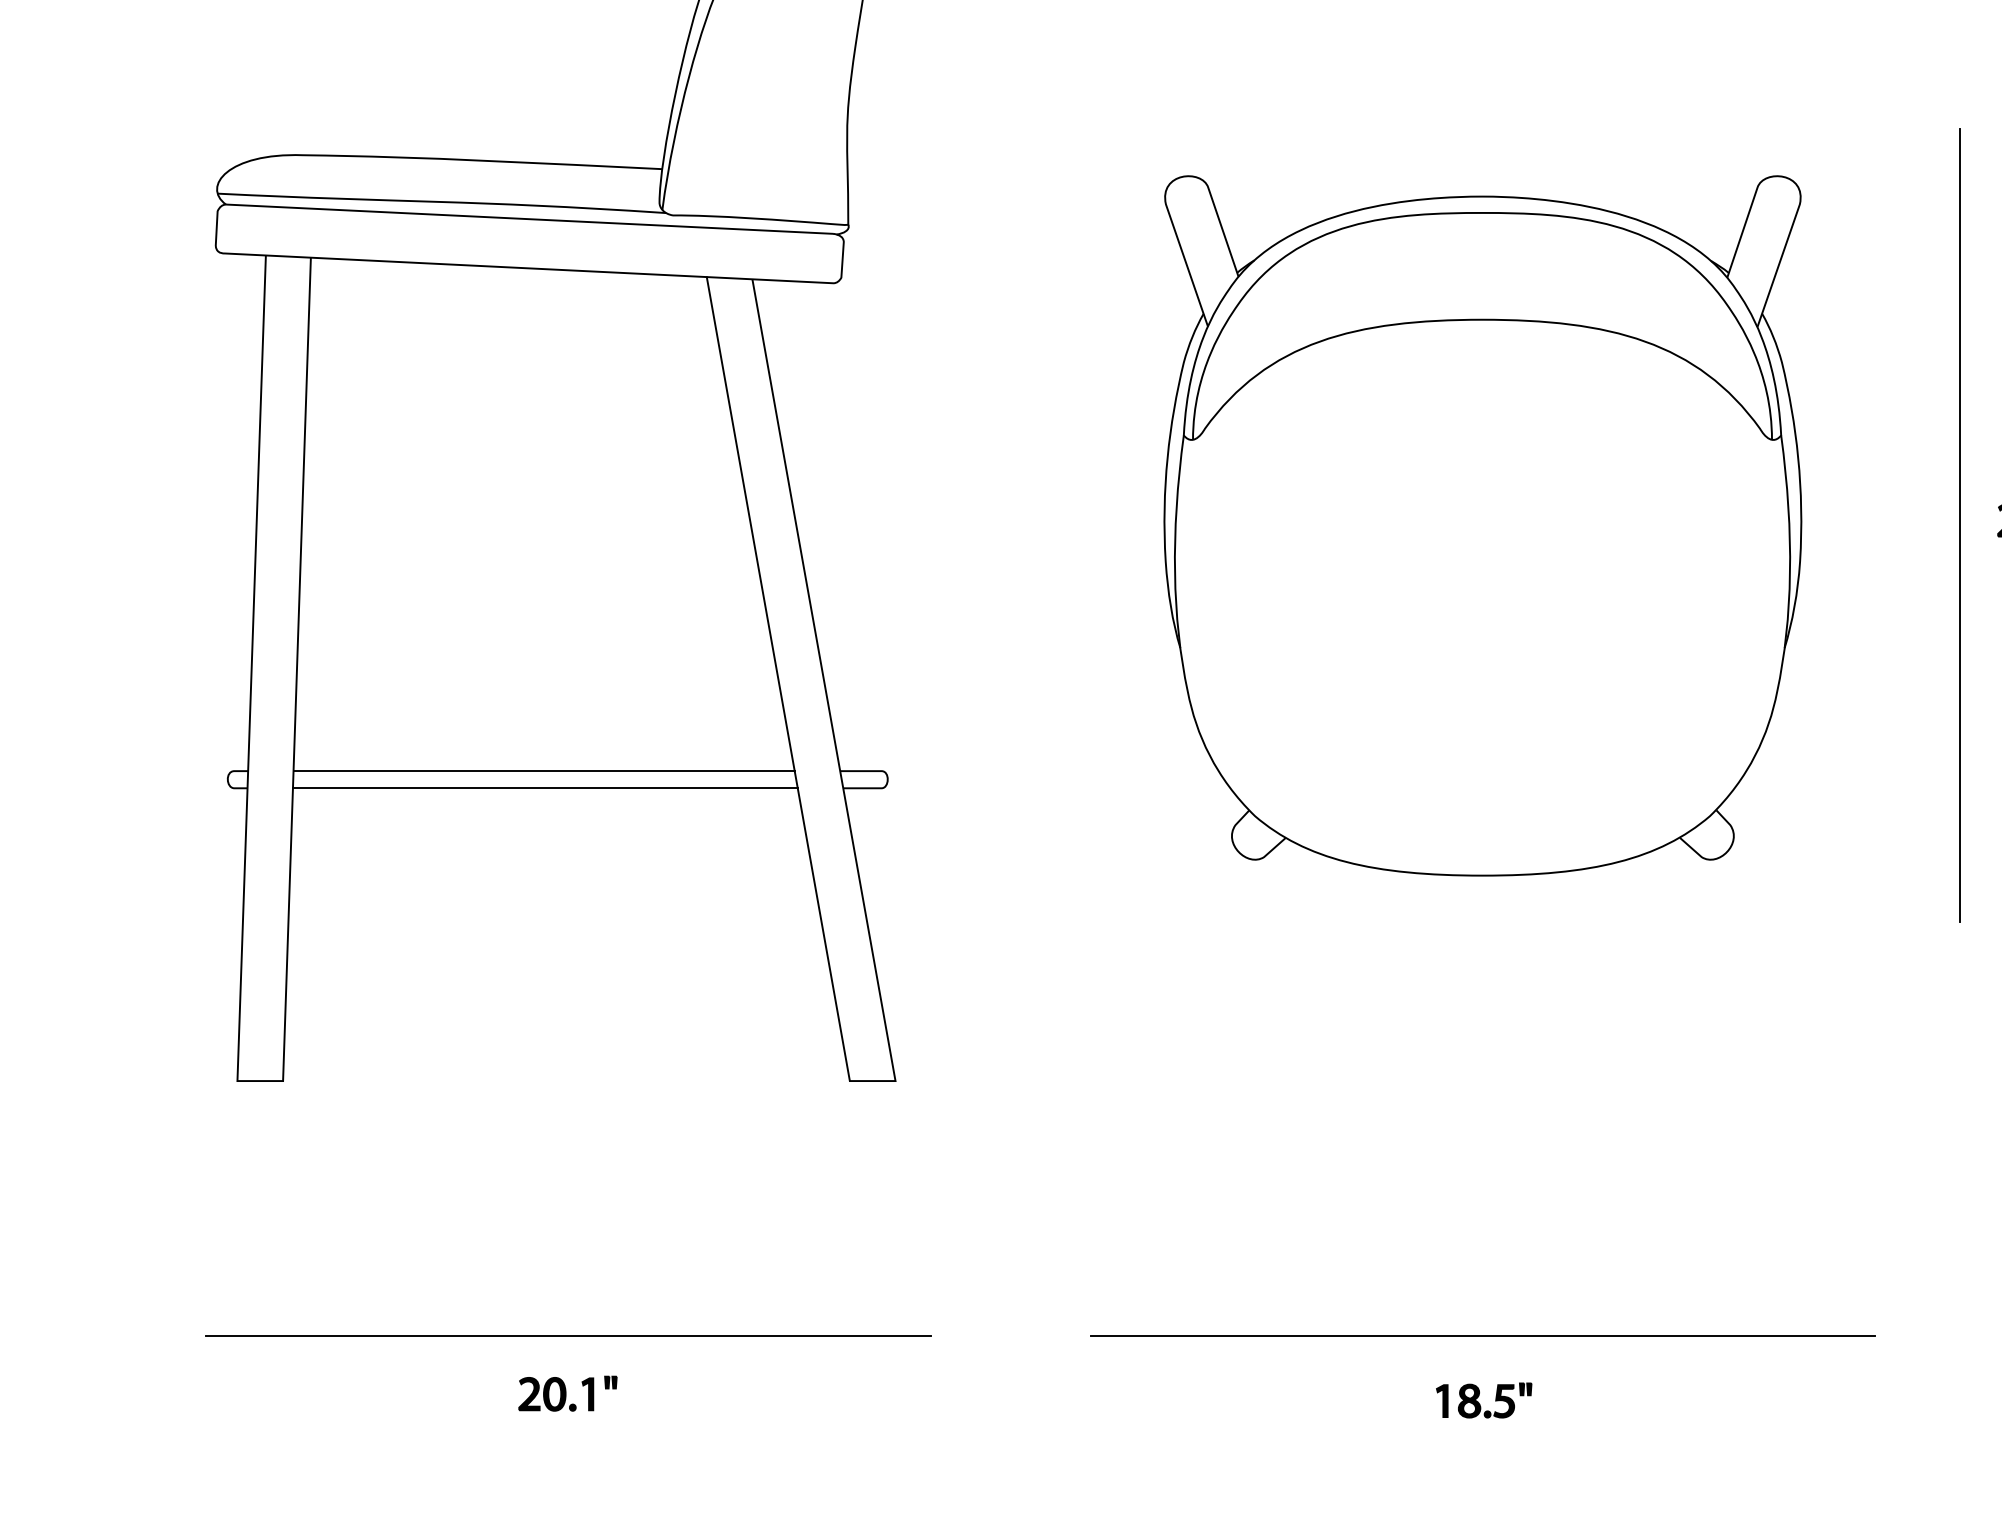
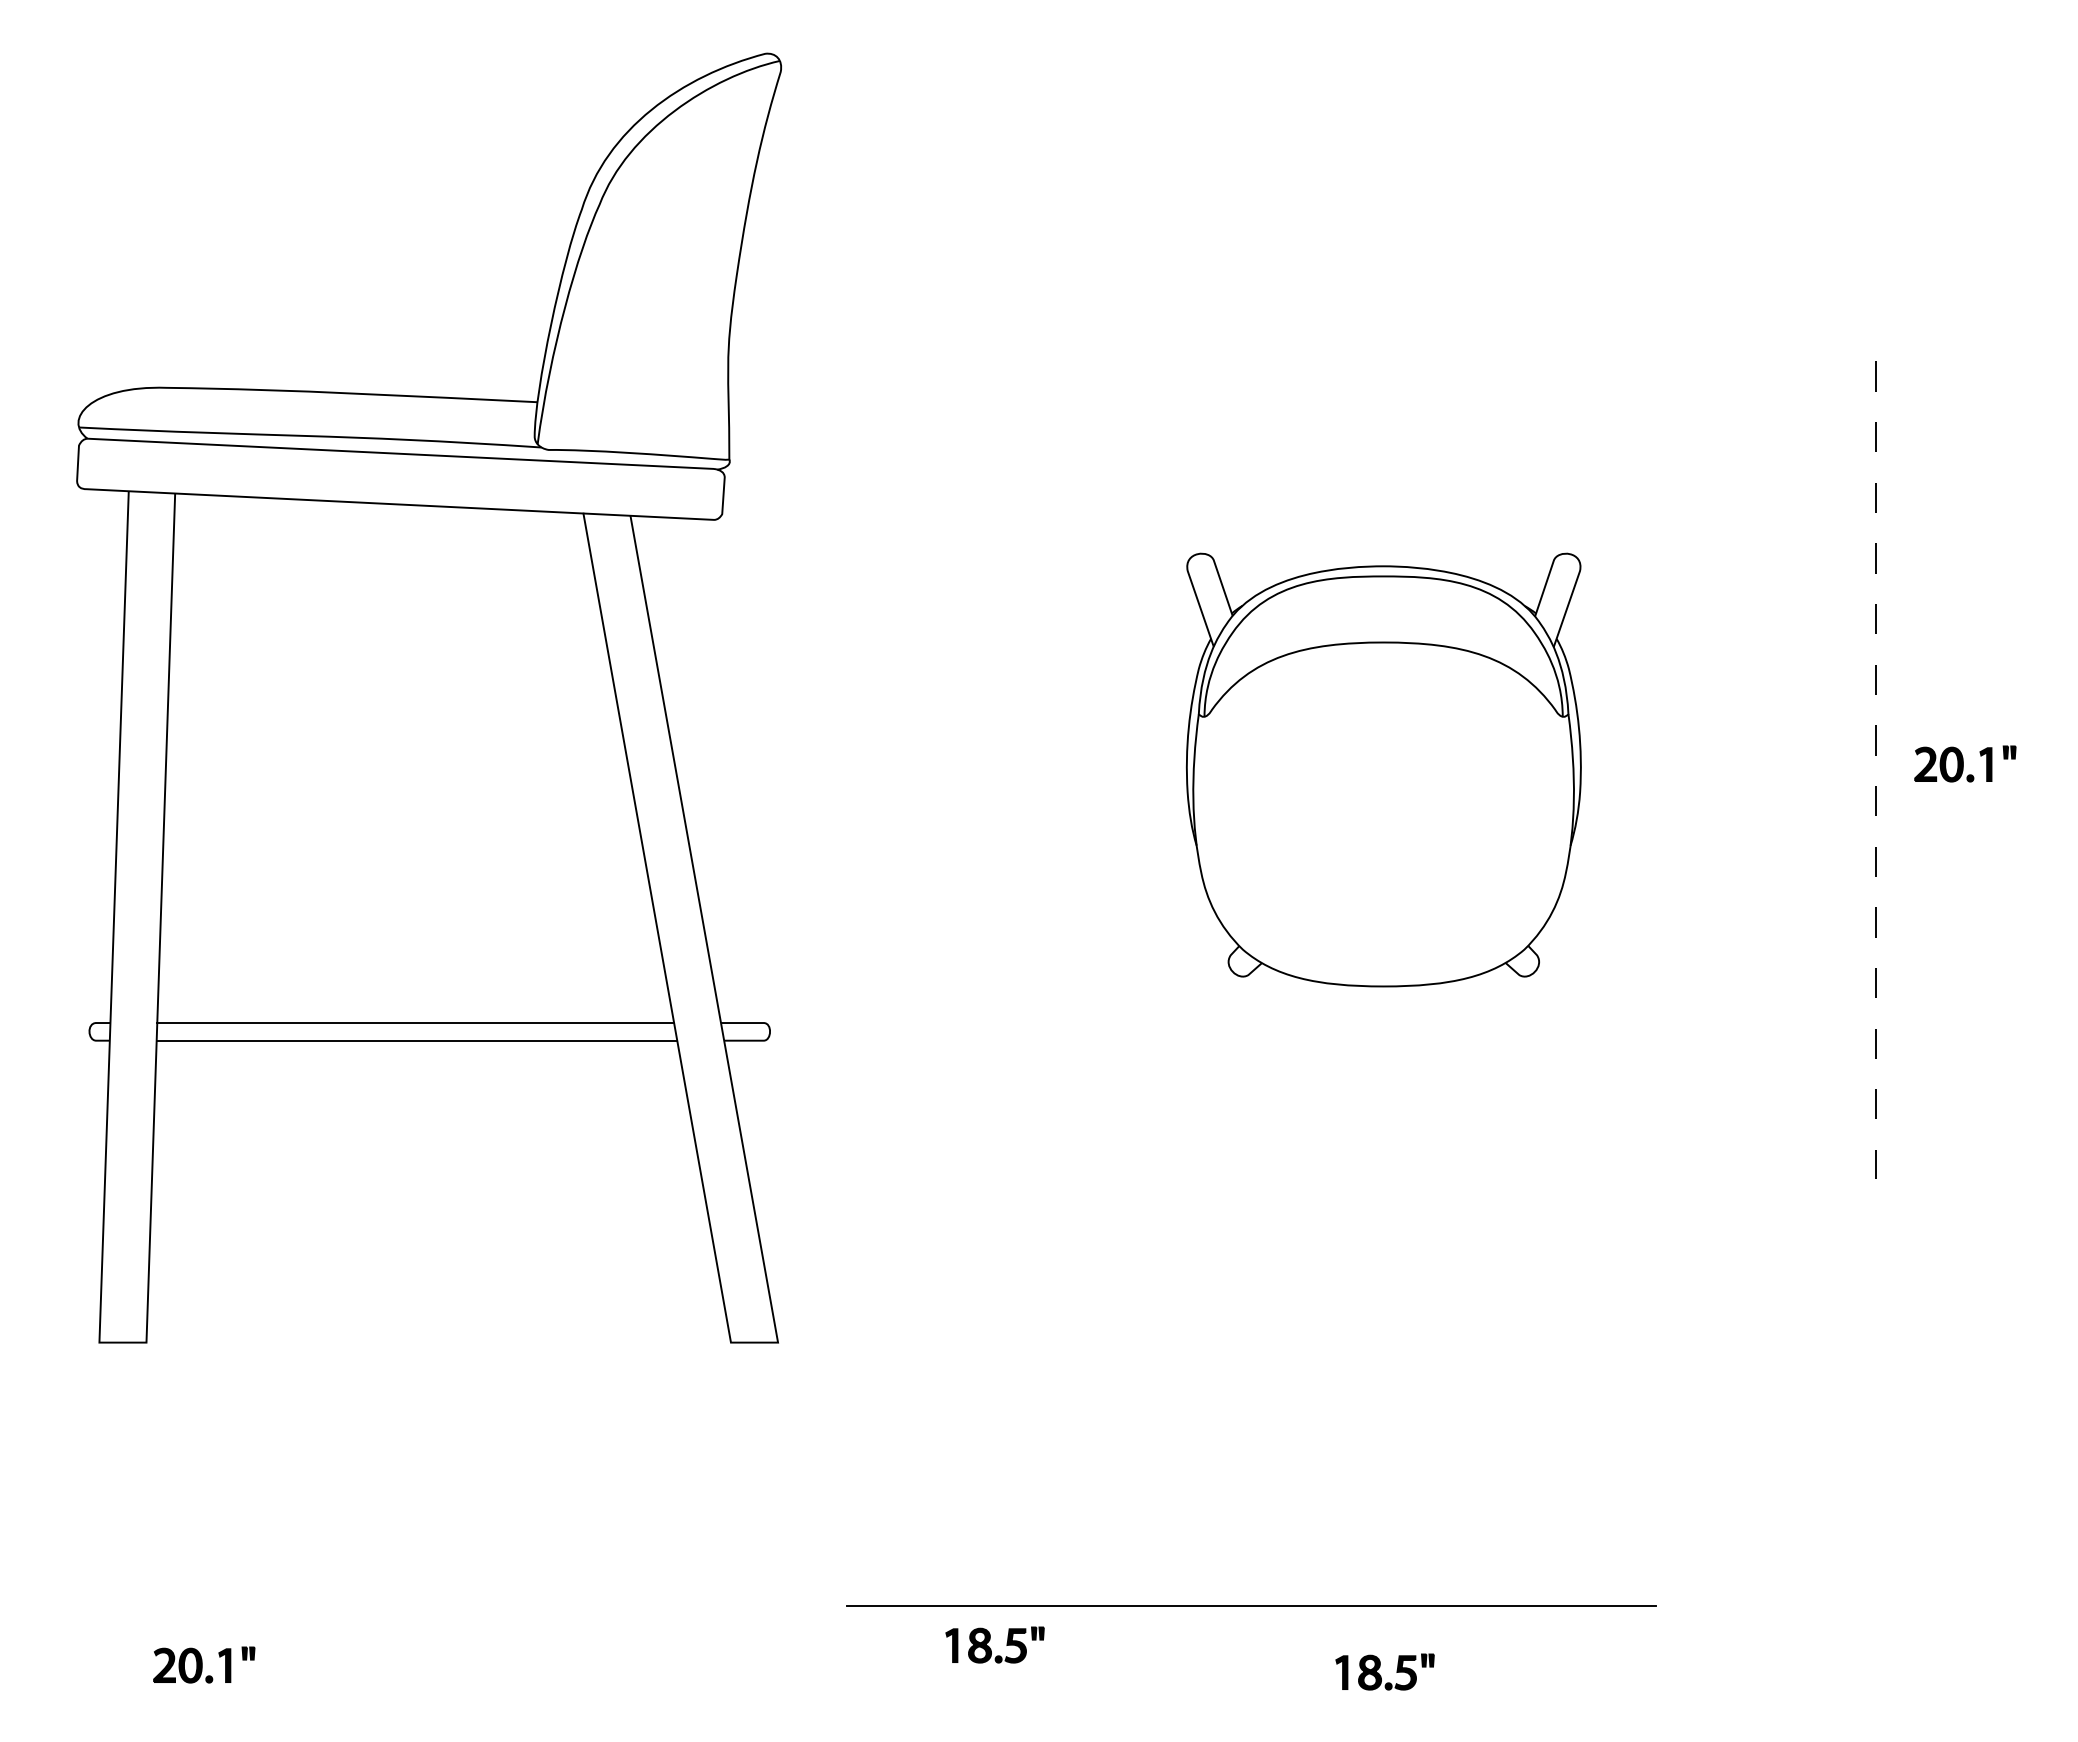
part: (1482, 525) -> (1383, 769), size x0.6
line: (1960, 526) -> (1876, 770), solid -> dashed
line: (1482, 1335) -> (1251, 1605), moved
line: (568, 1336) -> (440, 1606), removed
part: (1105, 1373) -> (994, 1644), added
part: (568, 1393) -> (204, 1664), moved

